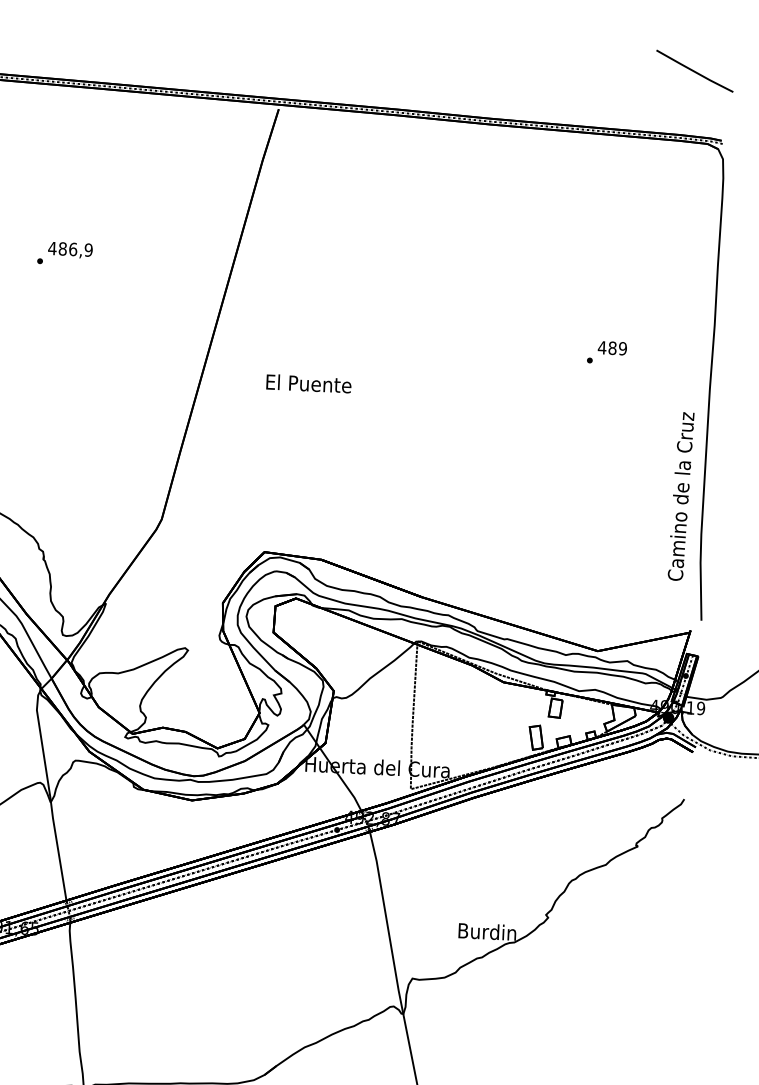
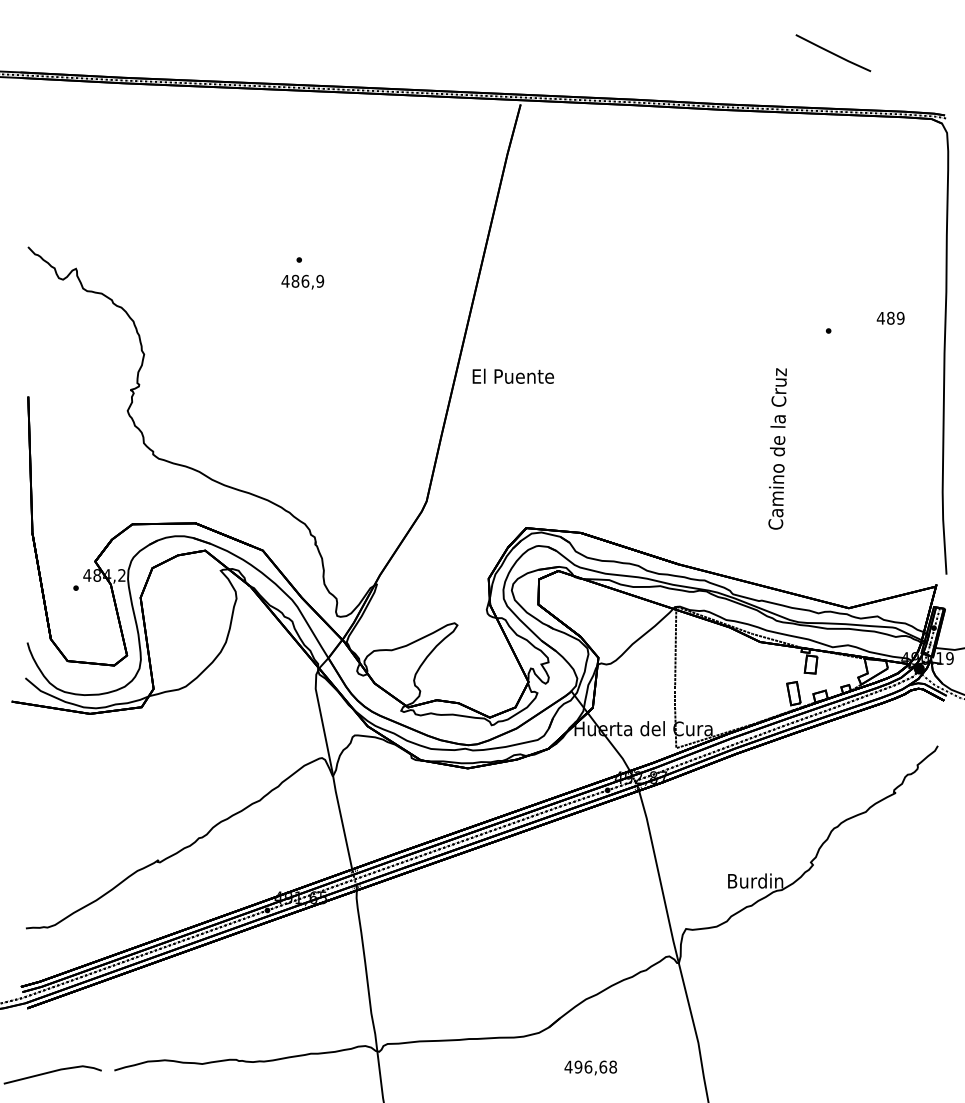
line: (694, 71) -> (833, 53), moved
text: (70, 249) -> (302, 281), moved
text: (612, 347) -> (890, 317), moved
text: (308, 382) -> (512, 375), moved
text: (680, 496) -> (777, 448), moved

